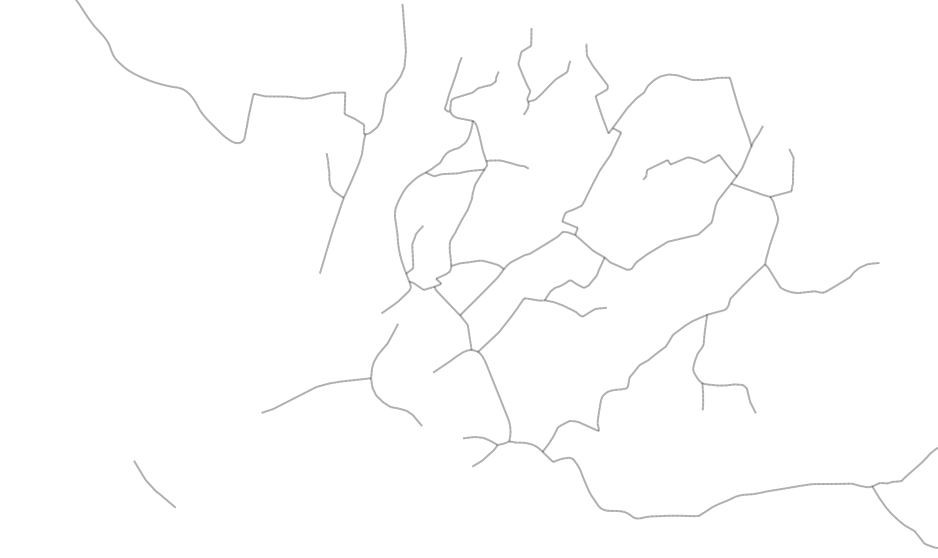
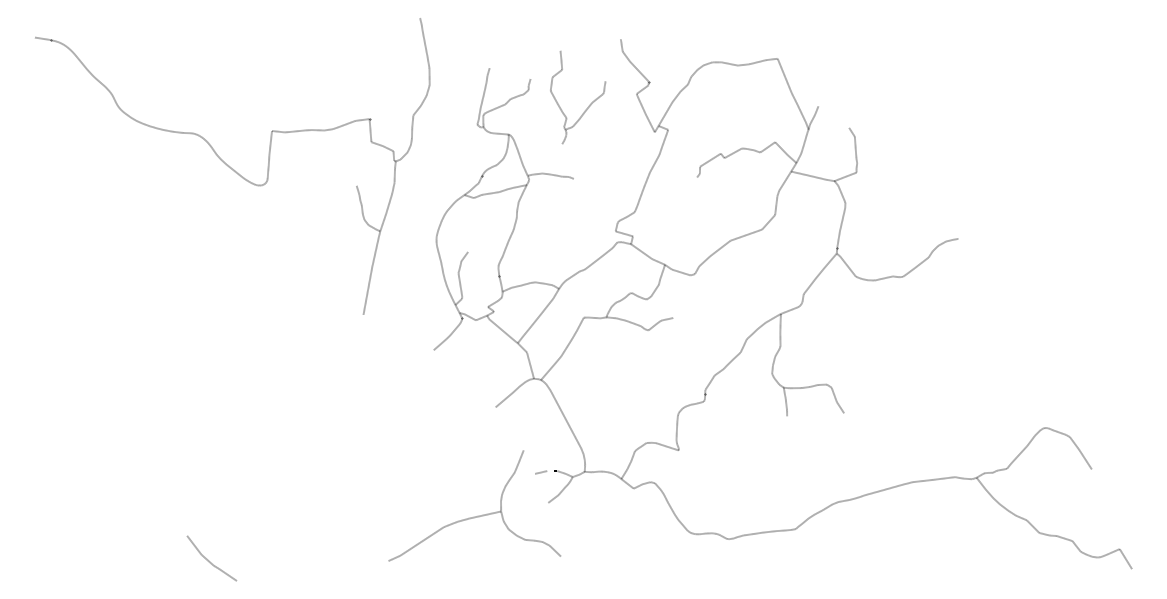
part: (552, 80) -> (589, 104), moved
part: (349, 379) -> (478, 515), moved

